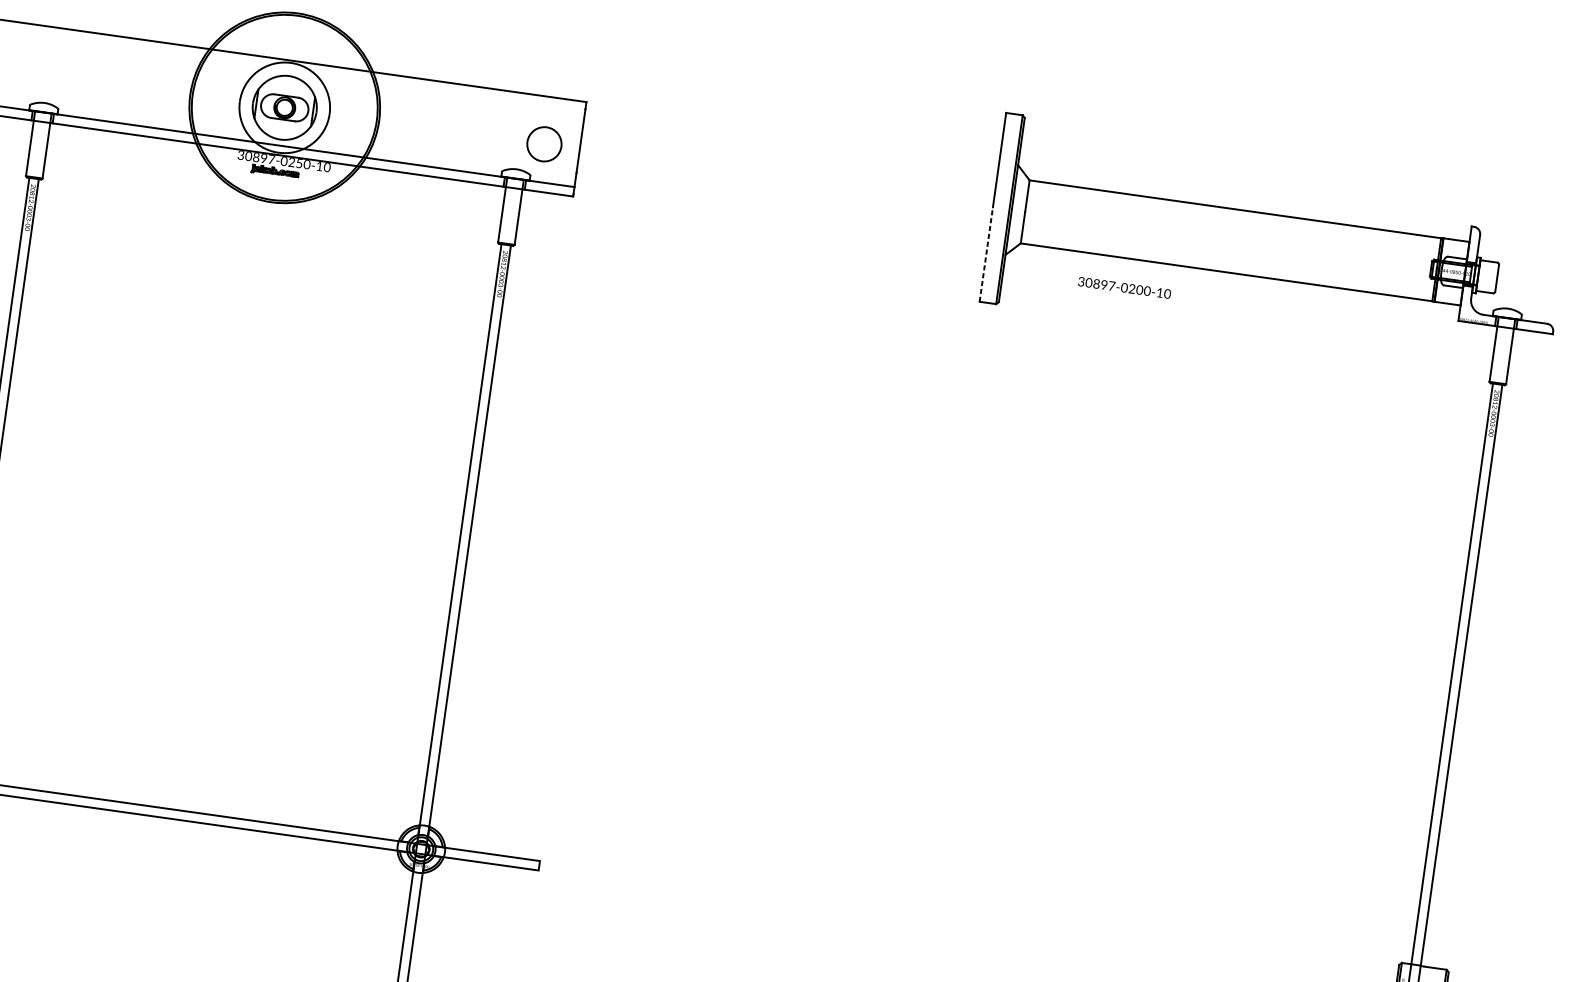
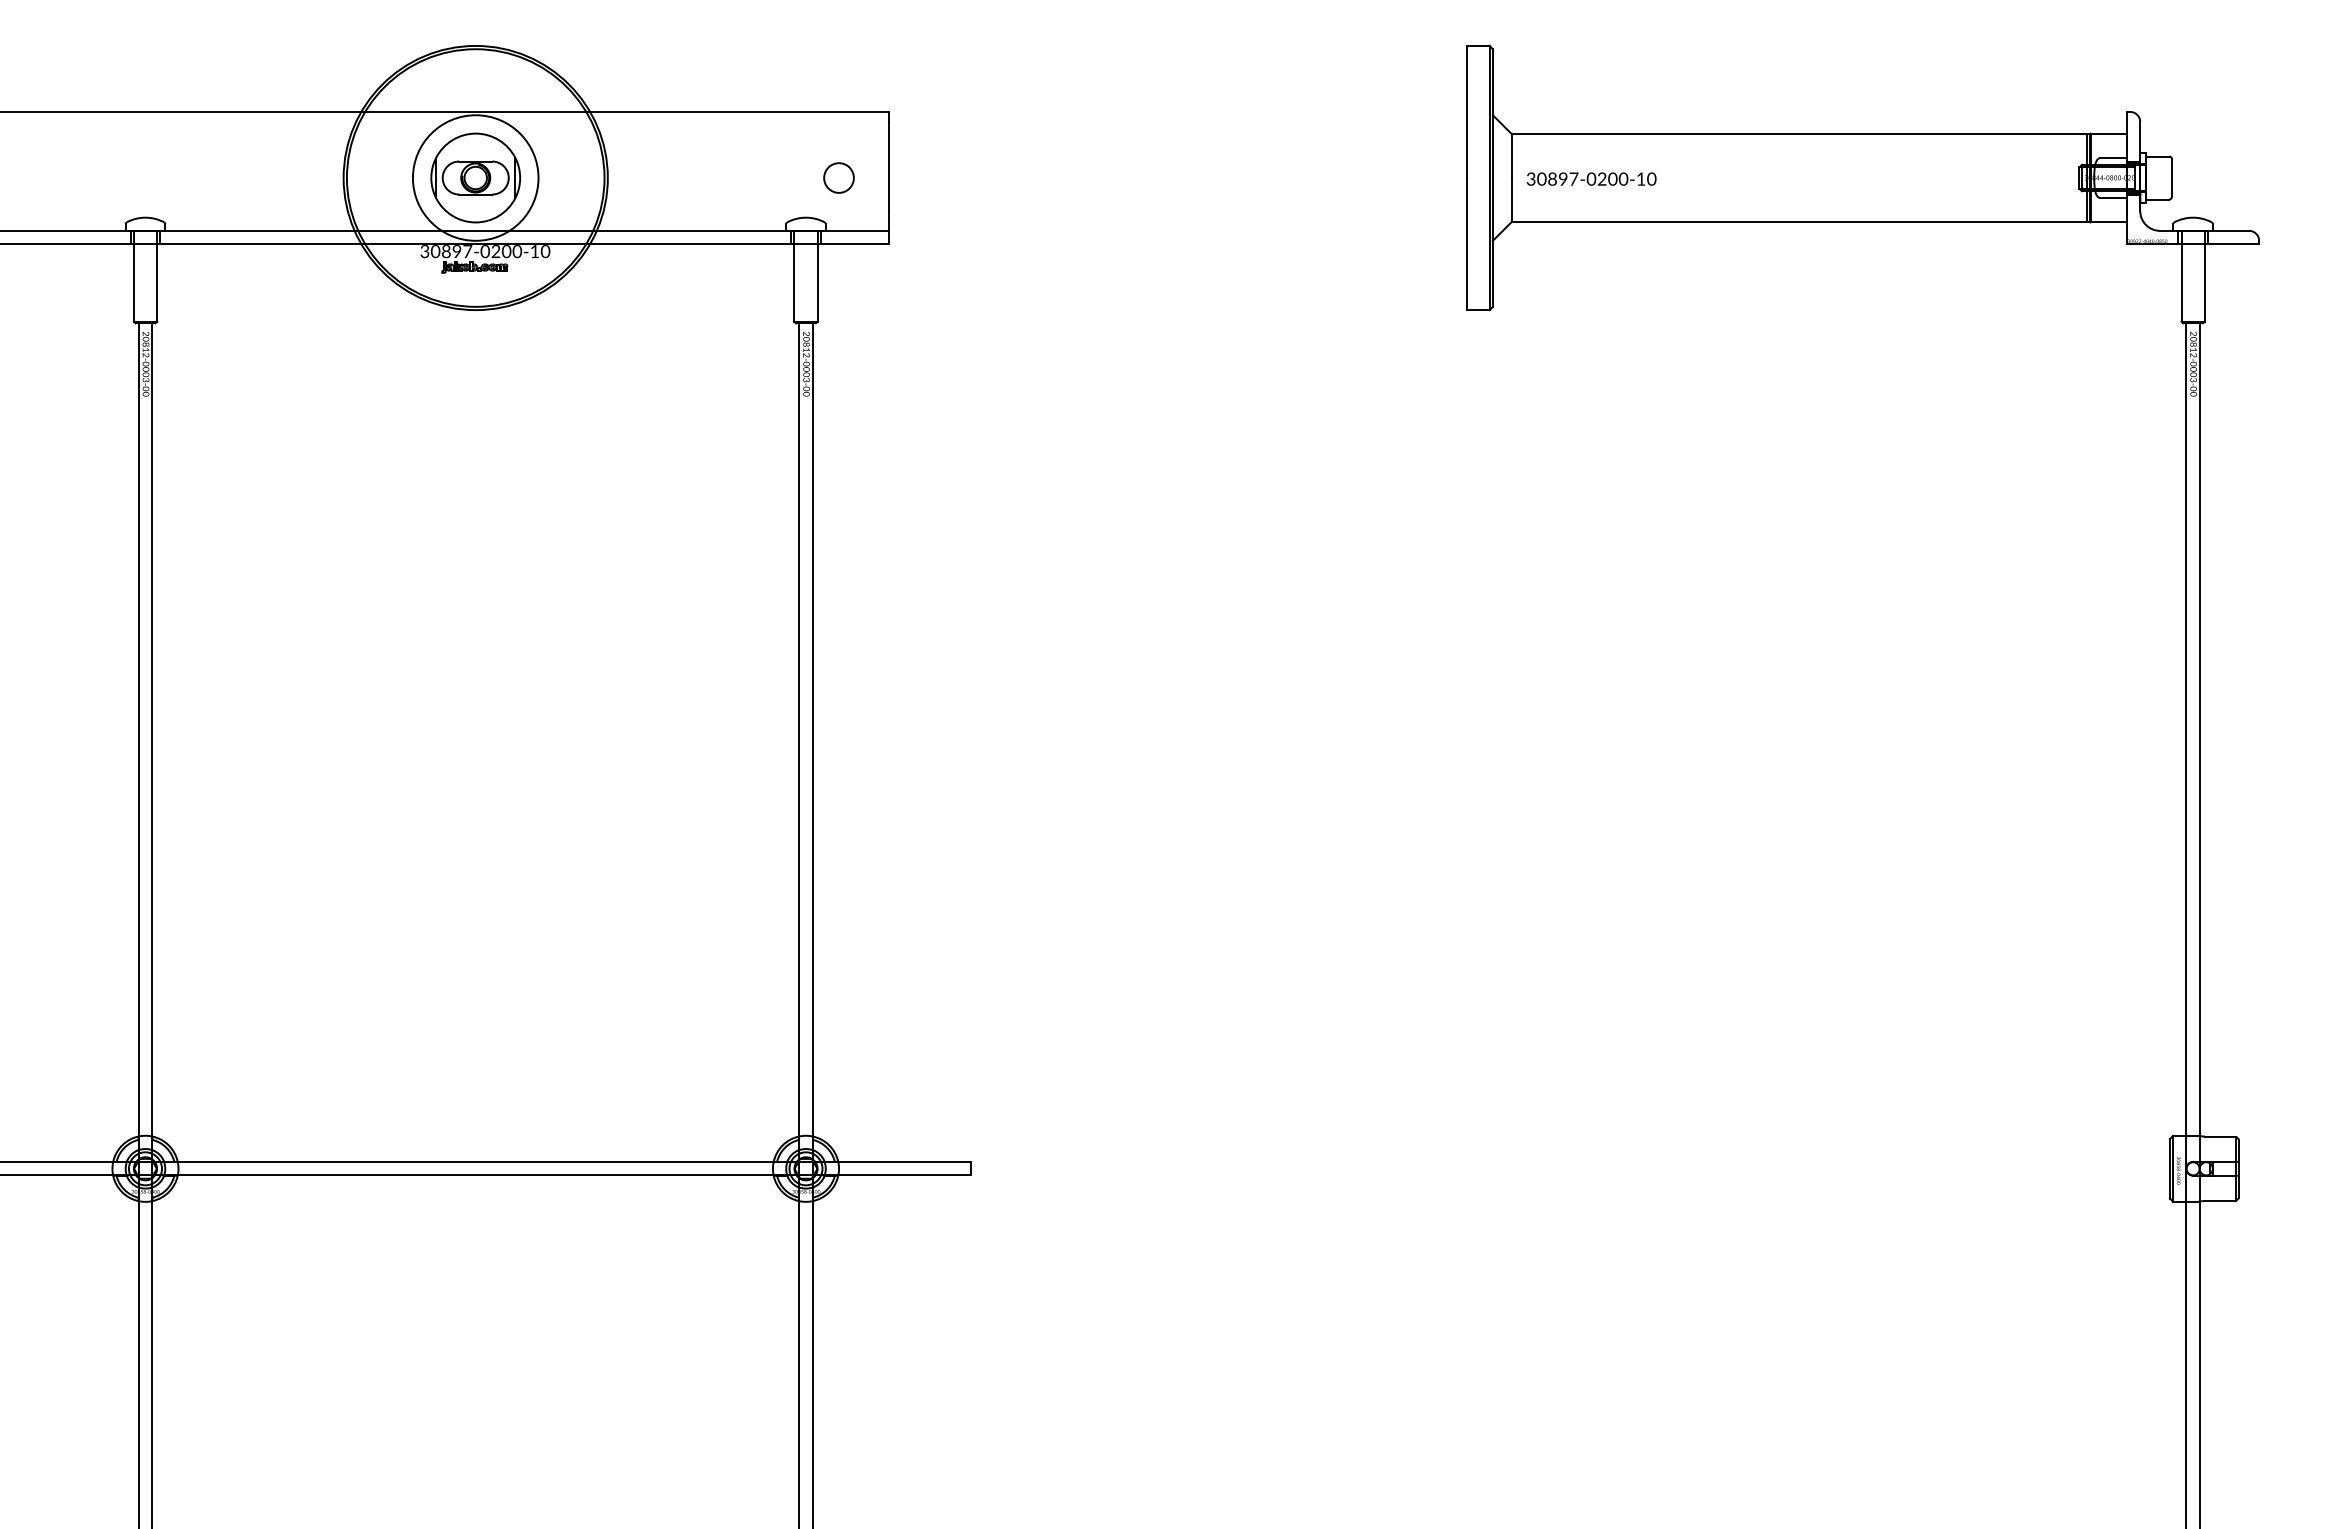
circle: (544, 143) -> (838, 177), size x0.62
text: (299, 163) -> (506, 251), 30897-0250-10 -> 30897-0200-10
line: (986, 254) -> (1466, 243), dashed -> solid
text: (1124, 287) -> (1591, 178), moved

